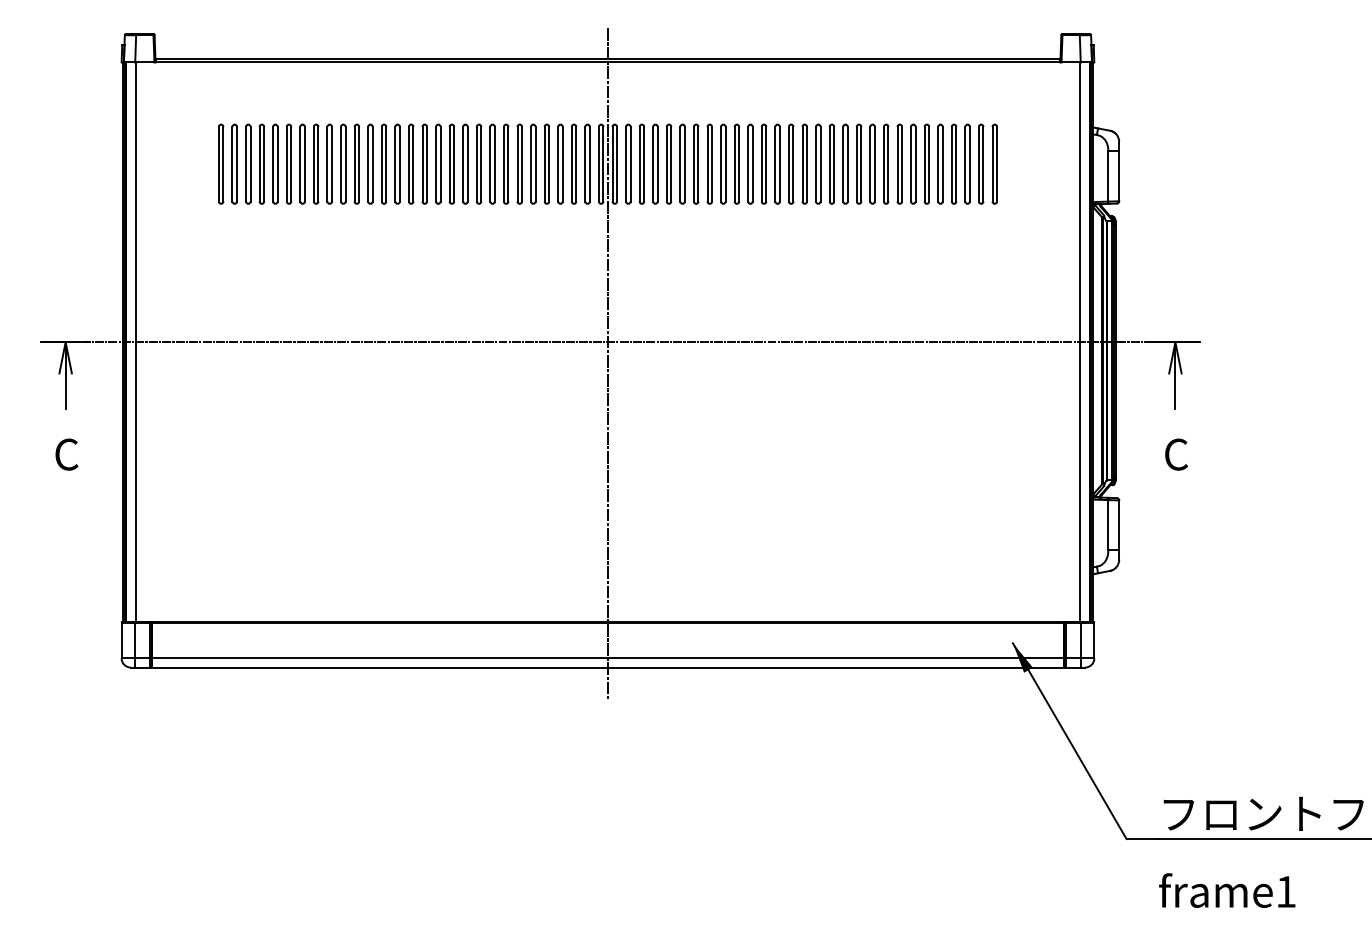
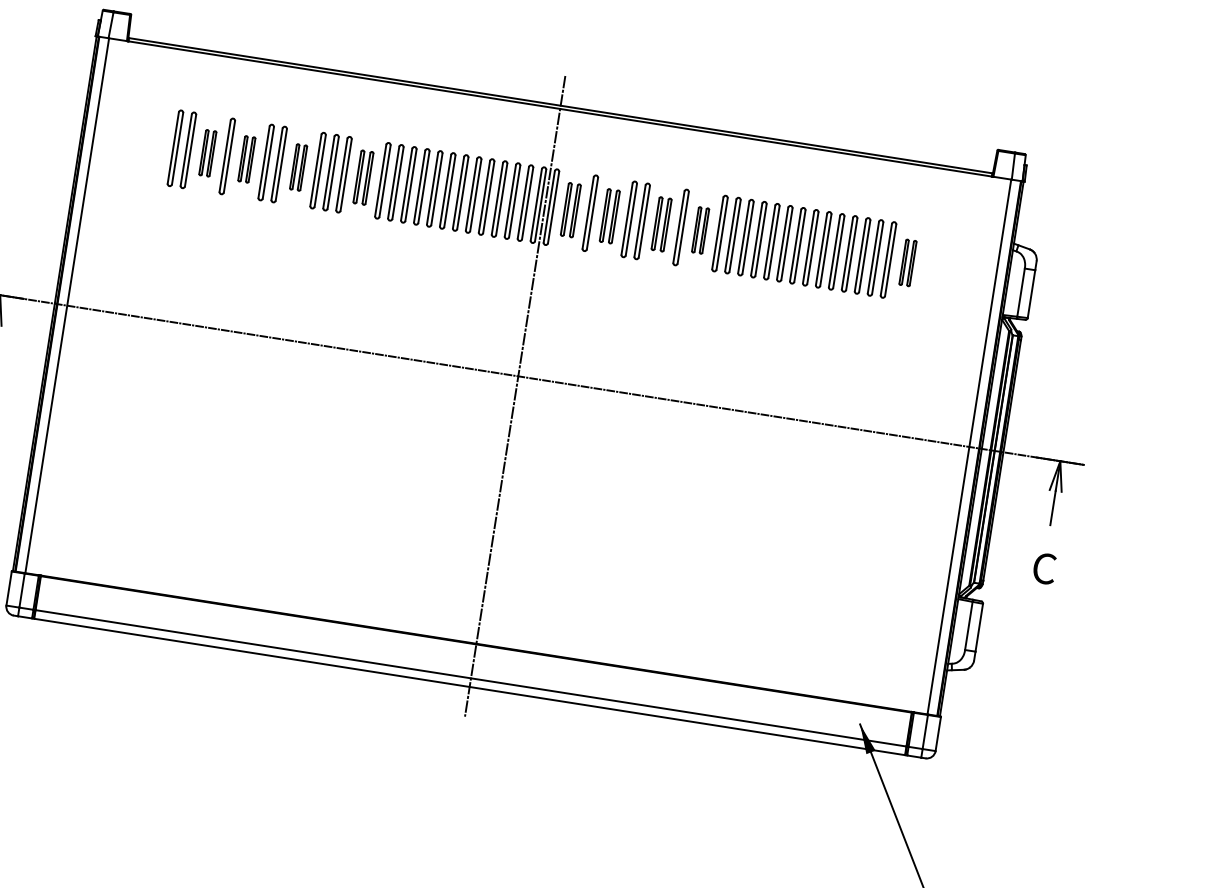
part: (254, 163) -> (207, 152), size x0.6
part: (295, 163) -> (246, 158), size x0.6
part: (349, 163) -> (298, 166), size x0.6
part: (417, 163) -> (363, 177), size x0.7
part: (634, 163) -> (570, 209), size x0.7
part: (675, 163) -> (609, 215), size x0.7
part: (729, 163) -> (661, 223), size x0.7
part: (770, 163) -> (700, 229), size x0.6
part: (987, 163) -> (907, 262), size x0.6

